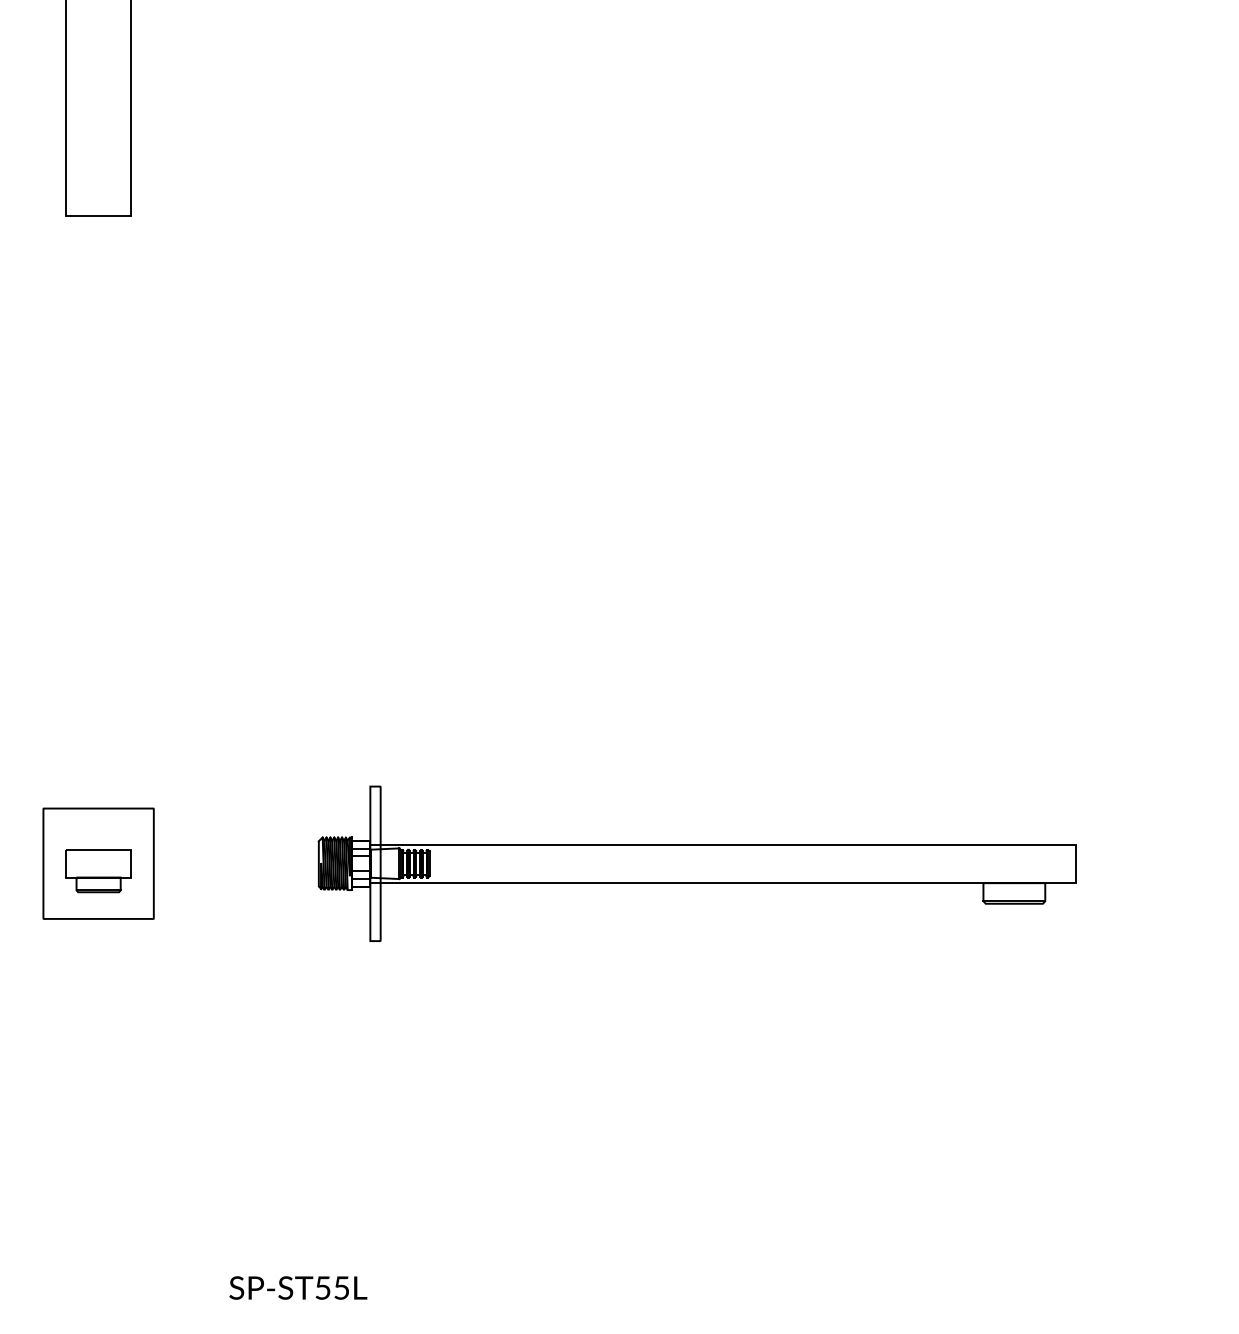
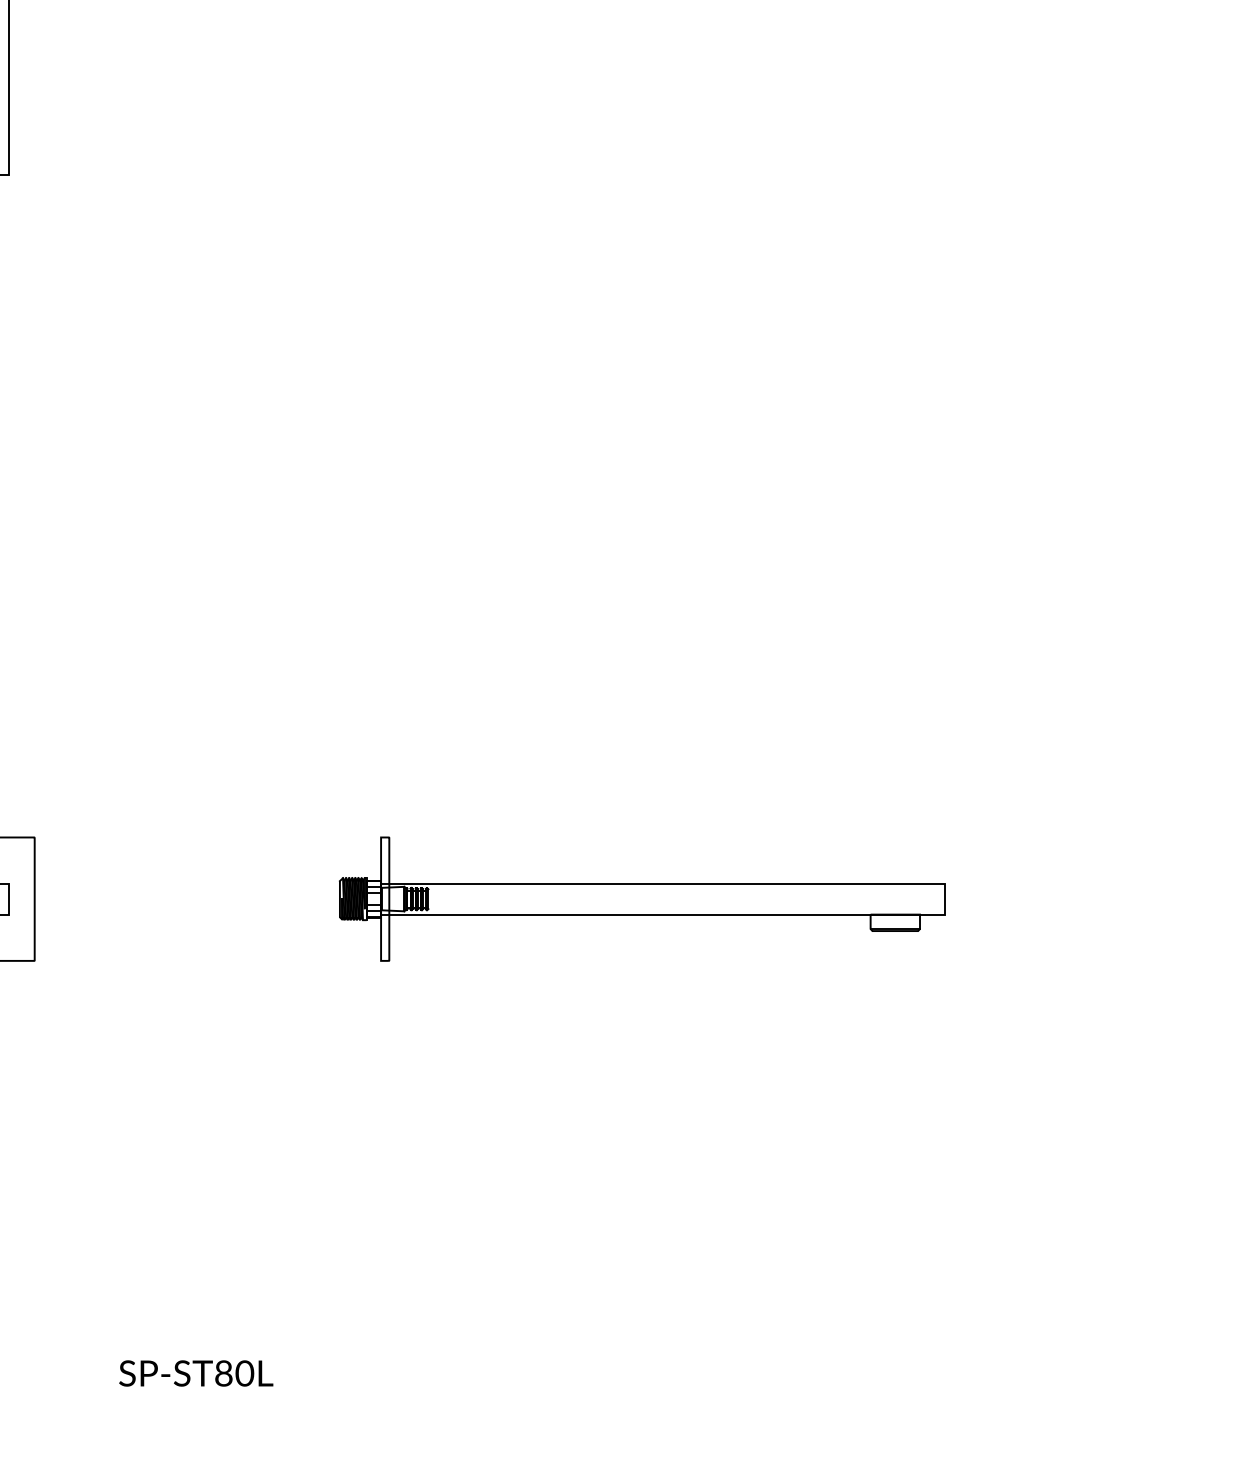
part: (696, 863) -> (641, 898), size x0.71
text: (332, 1287) -> (234, 1372), SP-ST55L -> SP-ST80L

